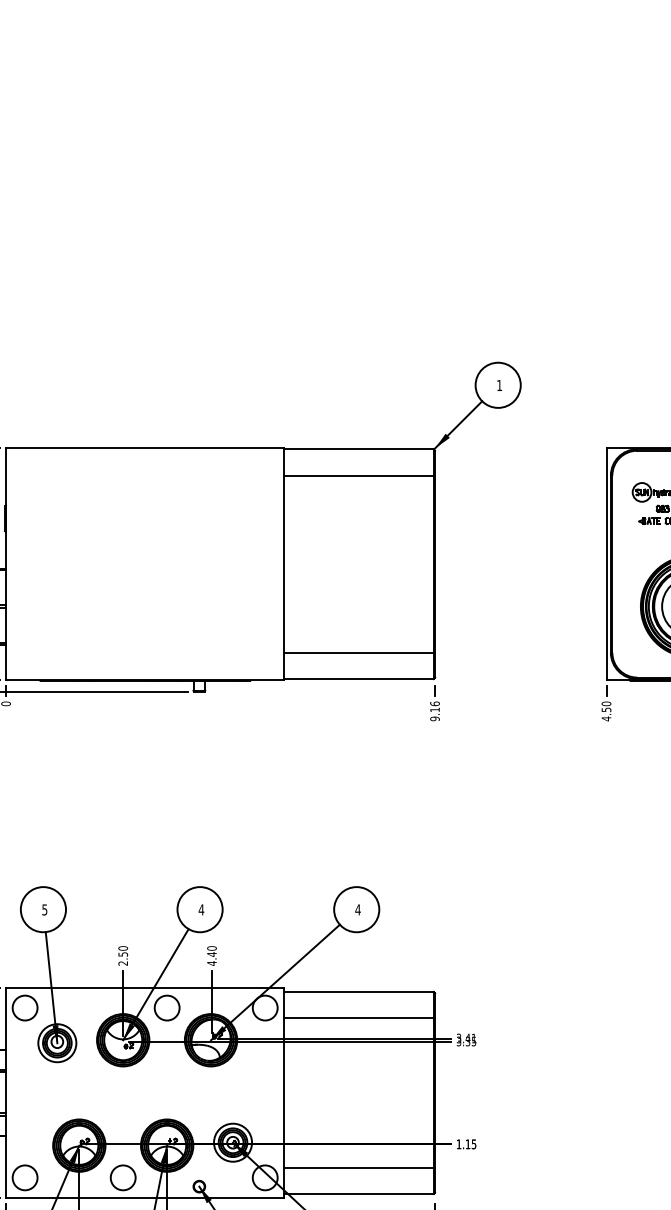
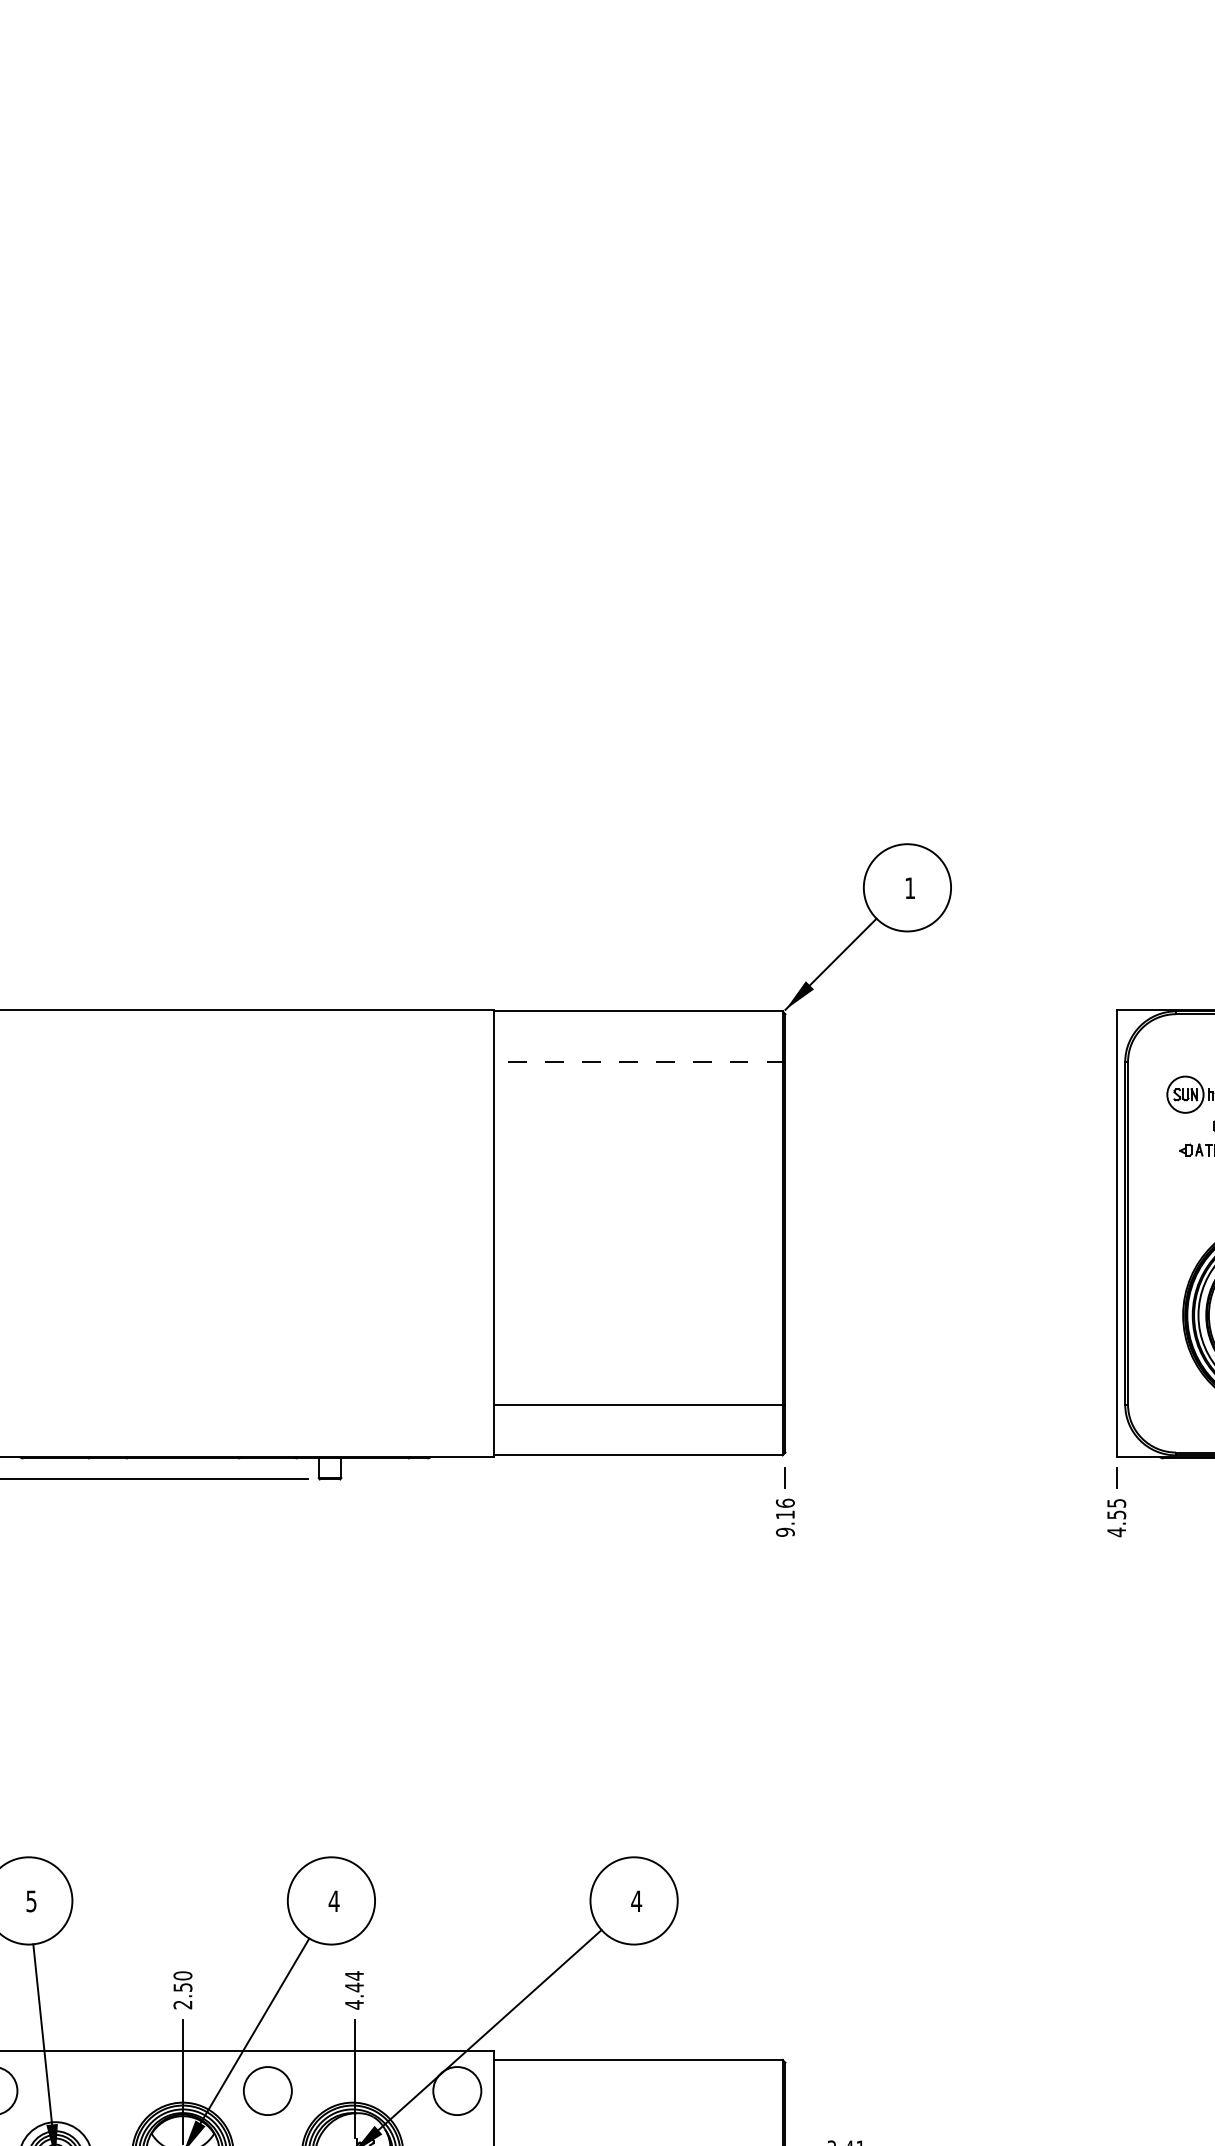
line: (359, 475) -> (639, 1062), solid -> dashed
text: (606, 703) -> (1116, 1502), 4.50 -> 4.55
text: (211, 948) -> (353, 1975), 4.40 -> 4.44
line: (359, 1018) -> (639, 2111), removed

